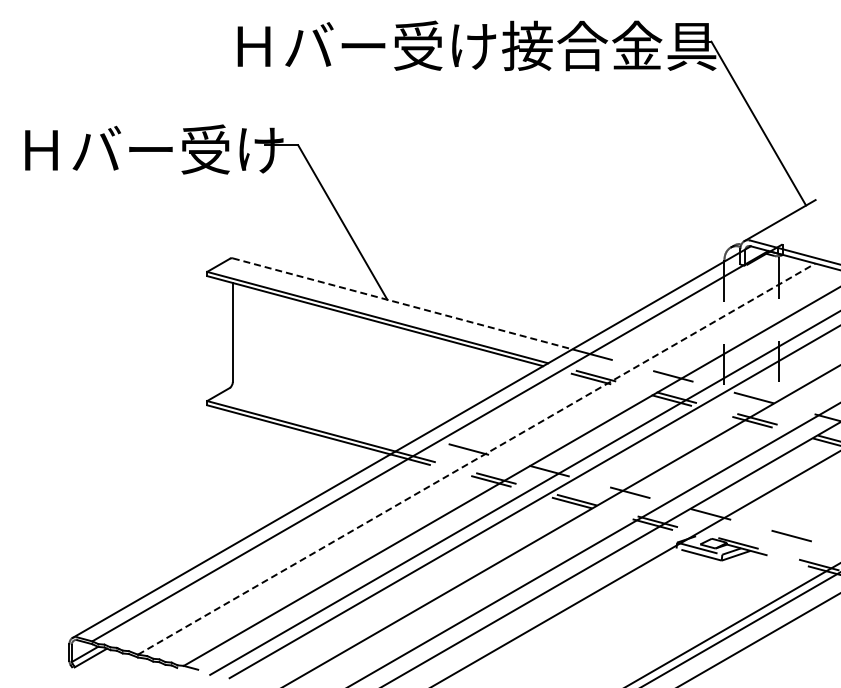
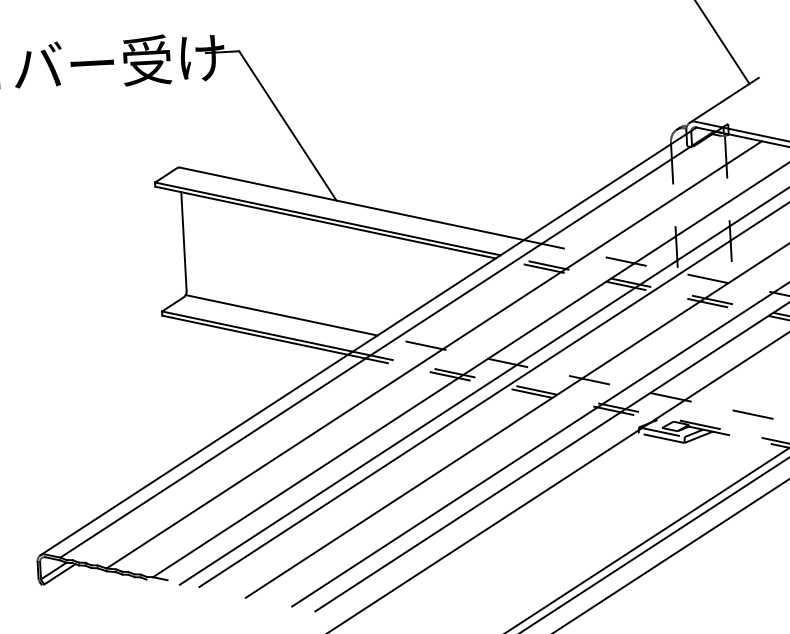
line: (402, 303) -> (351, 203), dashed -> solid
line: (326, 410) -> (281, 314), added
line: (477, 458) -> (435, 354), dashed -> solid

